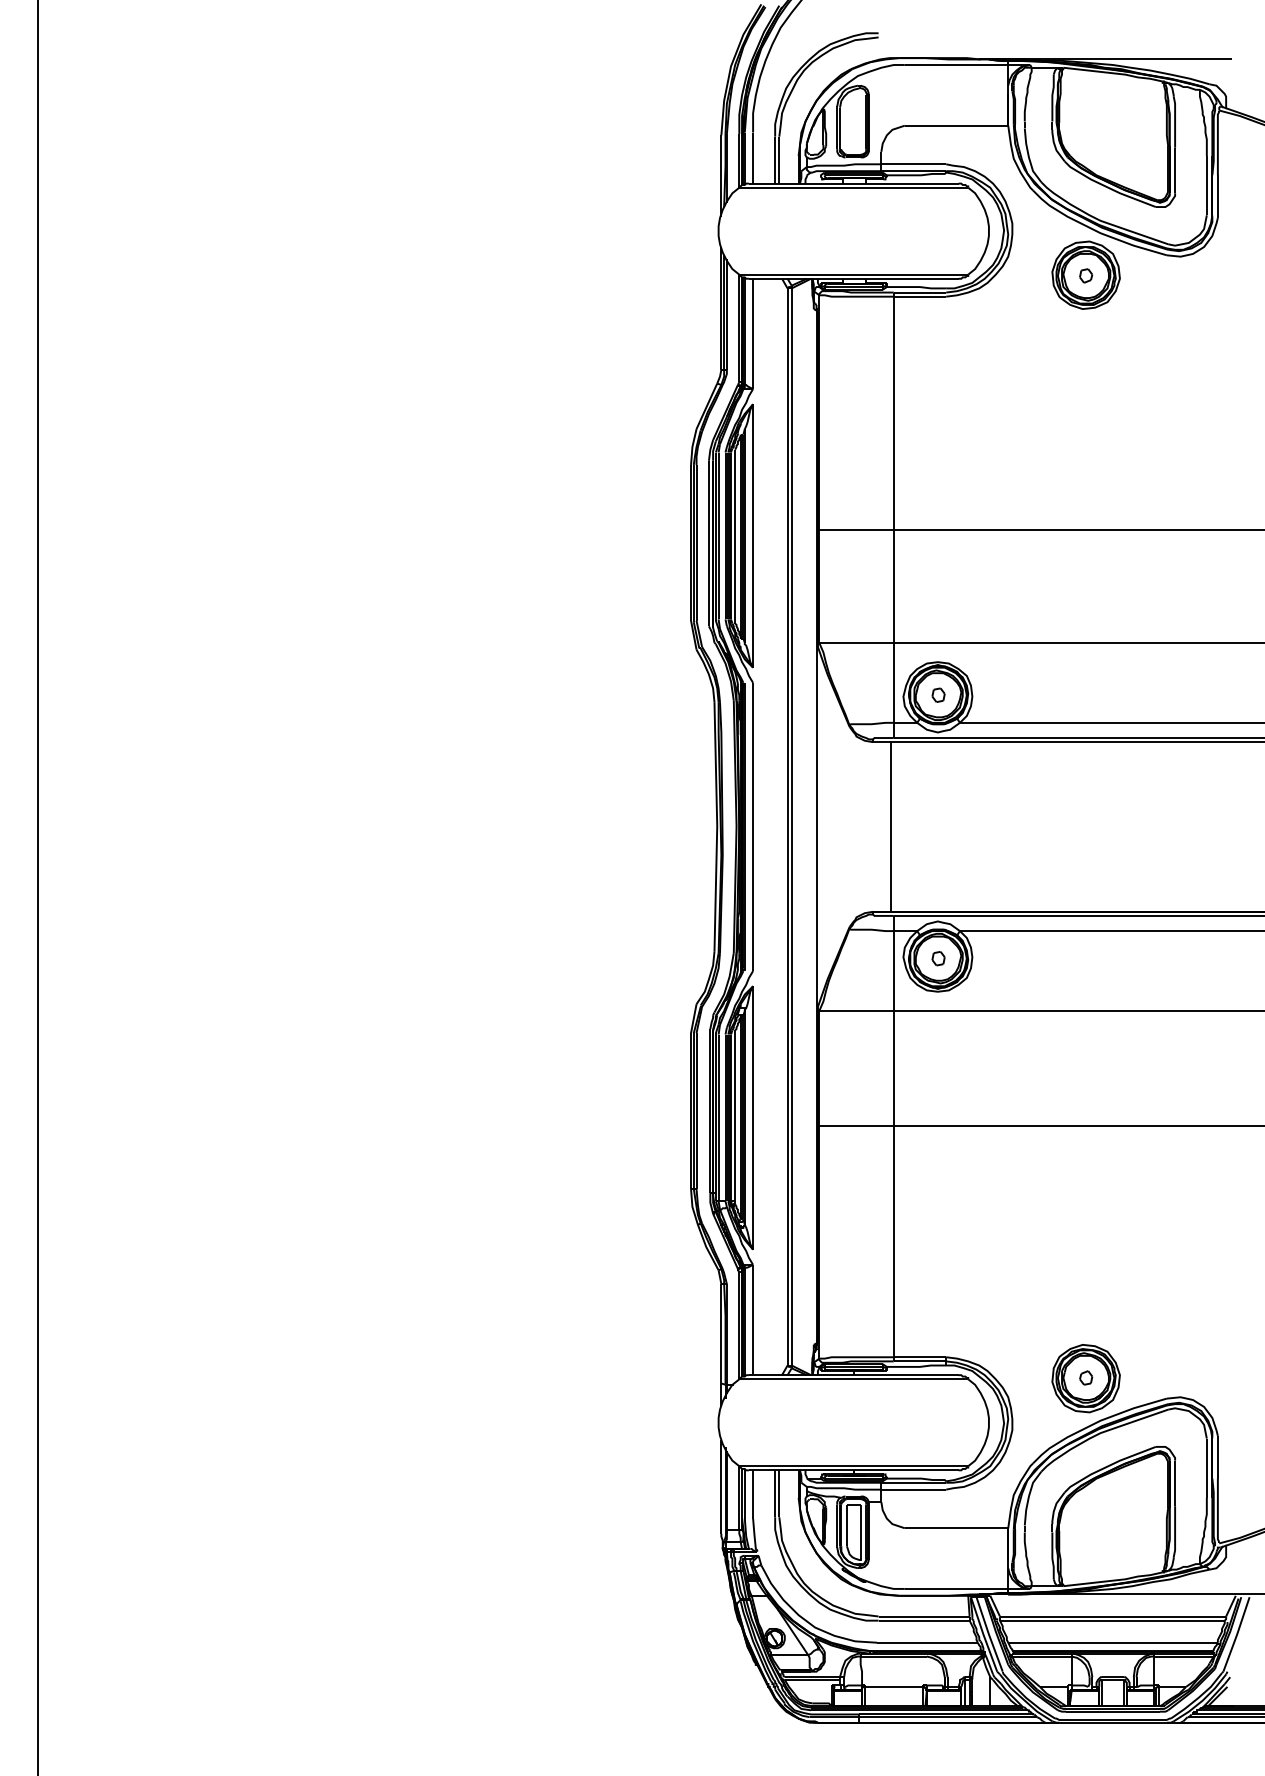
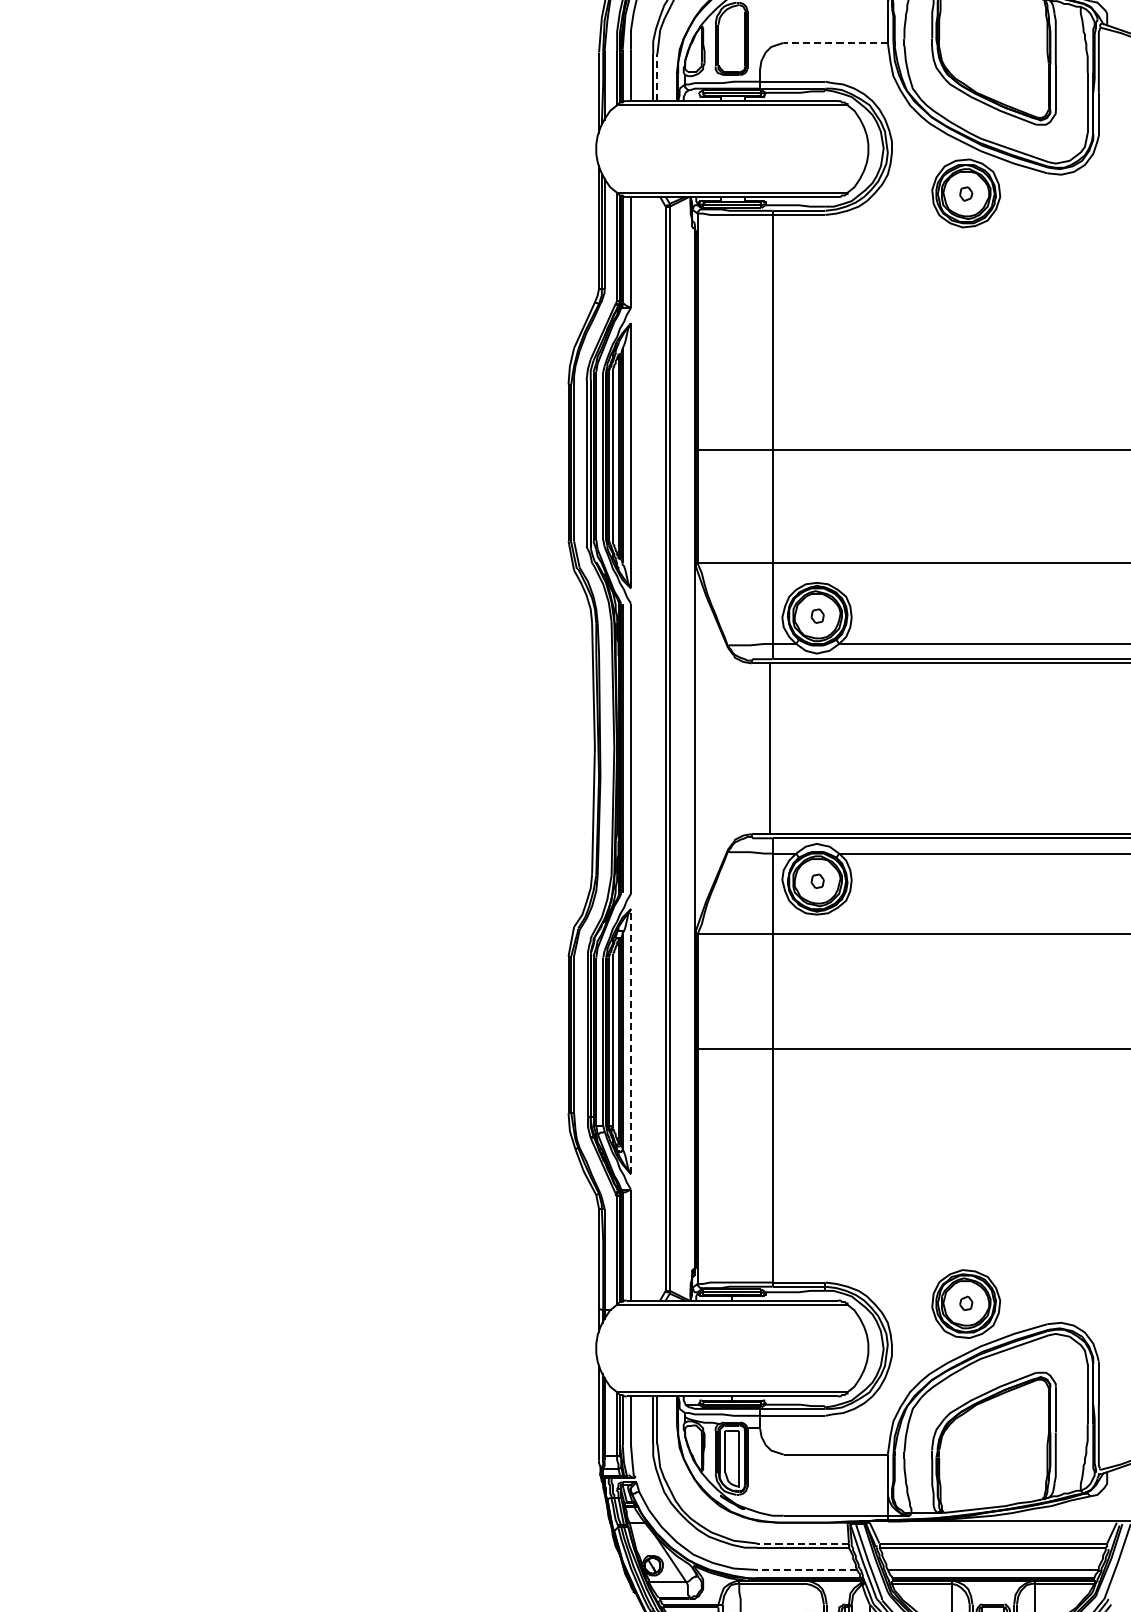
line: (956, 125) -> (835, 42), solid -> dashed
line: (779, 159) -> (657, 76), solid -> dashed
line: (753, 1117) -> (631, 1041), solid -> dashed
line: (924, 1616) -> (803, 1543), solid -> dashed
line: (927, 1642) -> (806, 1569), solid -> dashed

